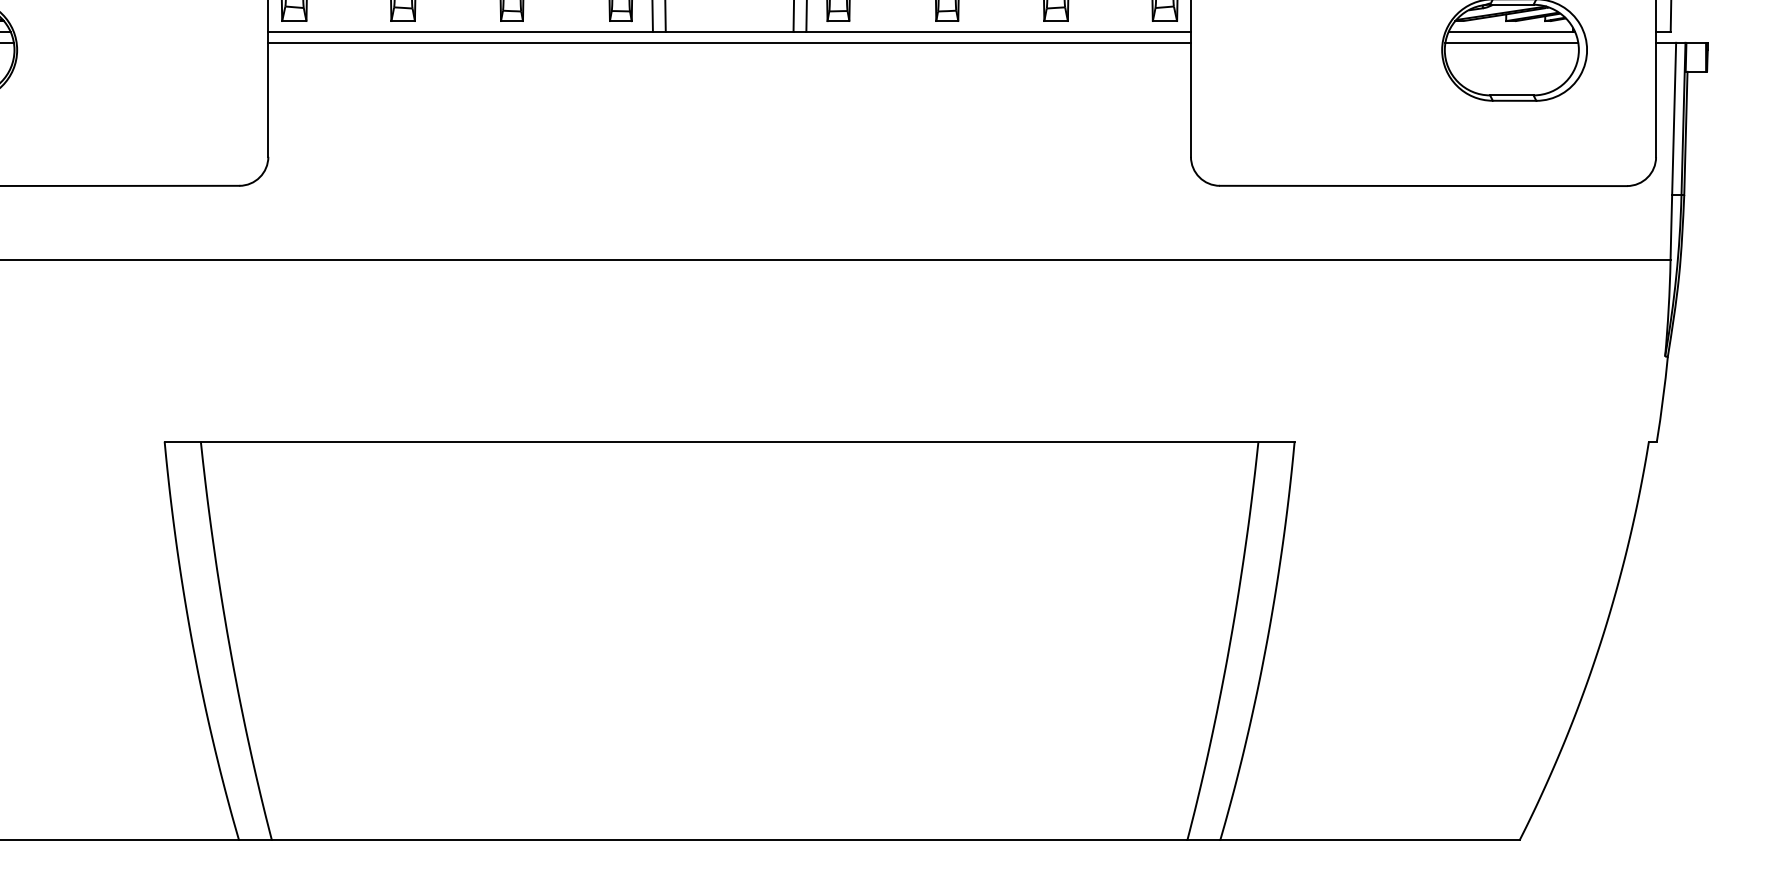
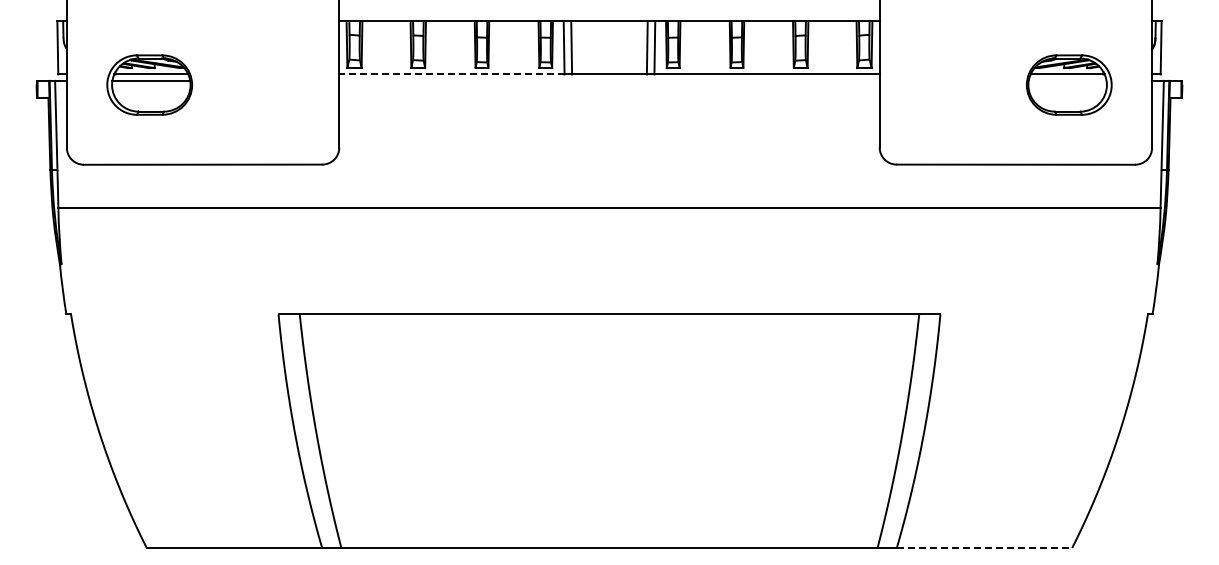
line: (459, 31) -> (451, 74), solid -> dashed
line: (729, 42) -> (609, 80), removed
line: (1511, 42) -> (1067, 80), removed
line: (1369, 841) -> (984, 548), solid -> dashed

